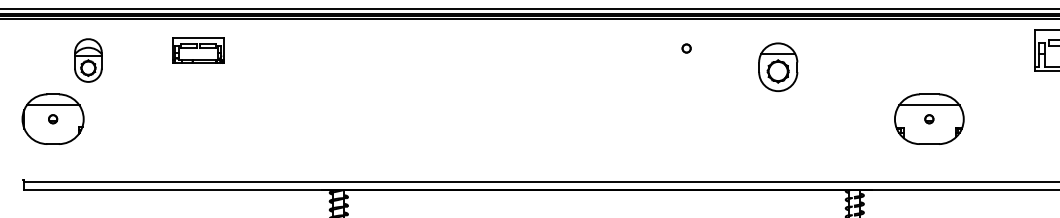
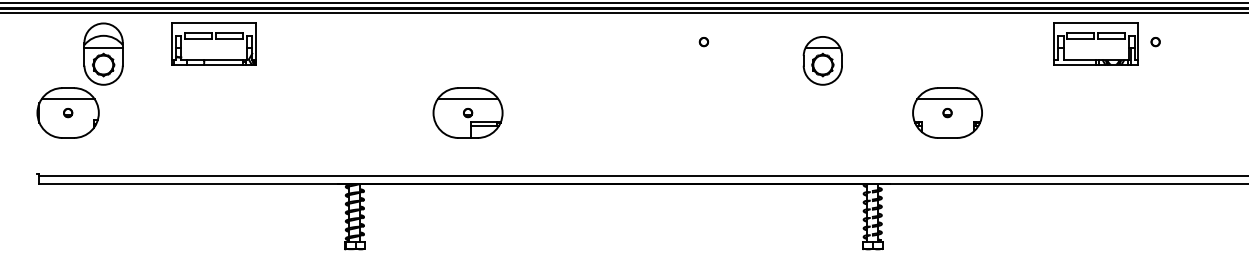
part: (197, 49) -> (213, 43), size x1.67
part: (88, 59) -> (103, 53), size x1.43
part: (777, 66) -> (822, 60), moved
part: (451, 118) -> (467, 112), added

